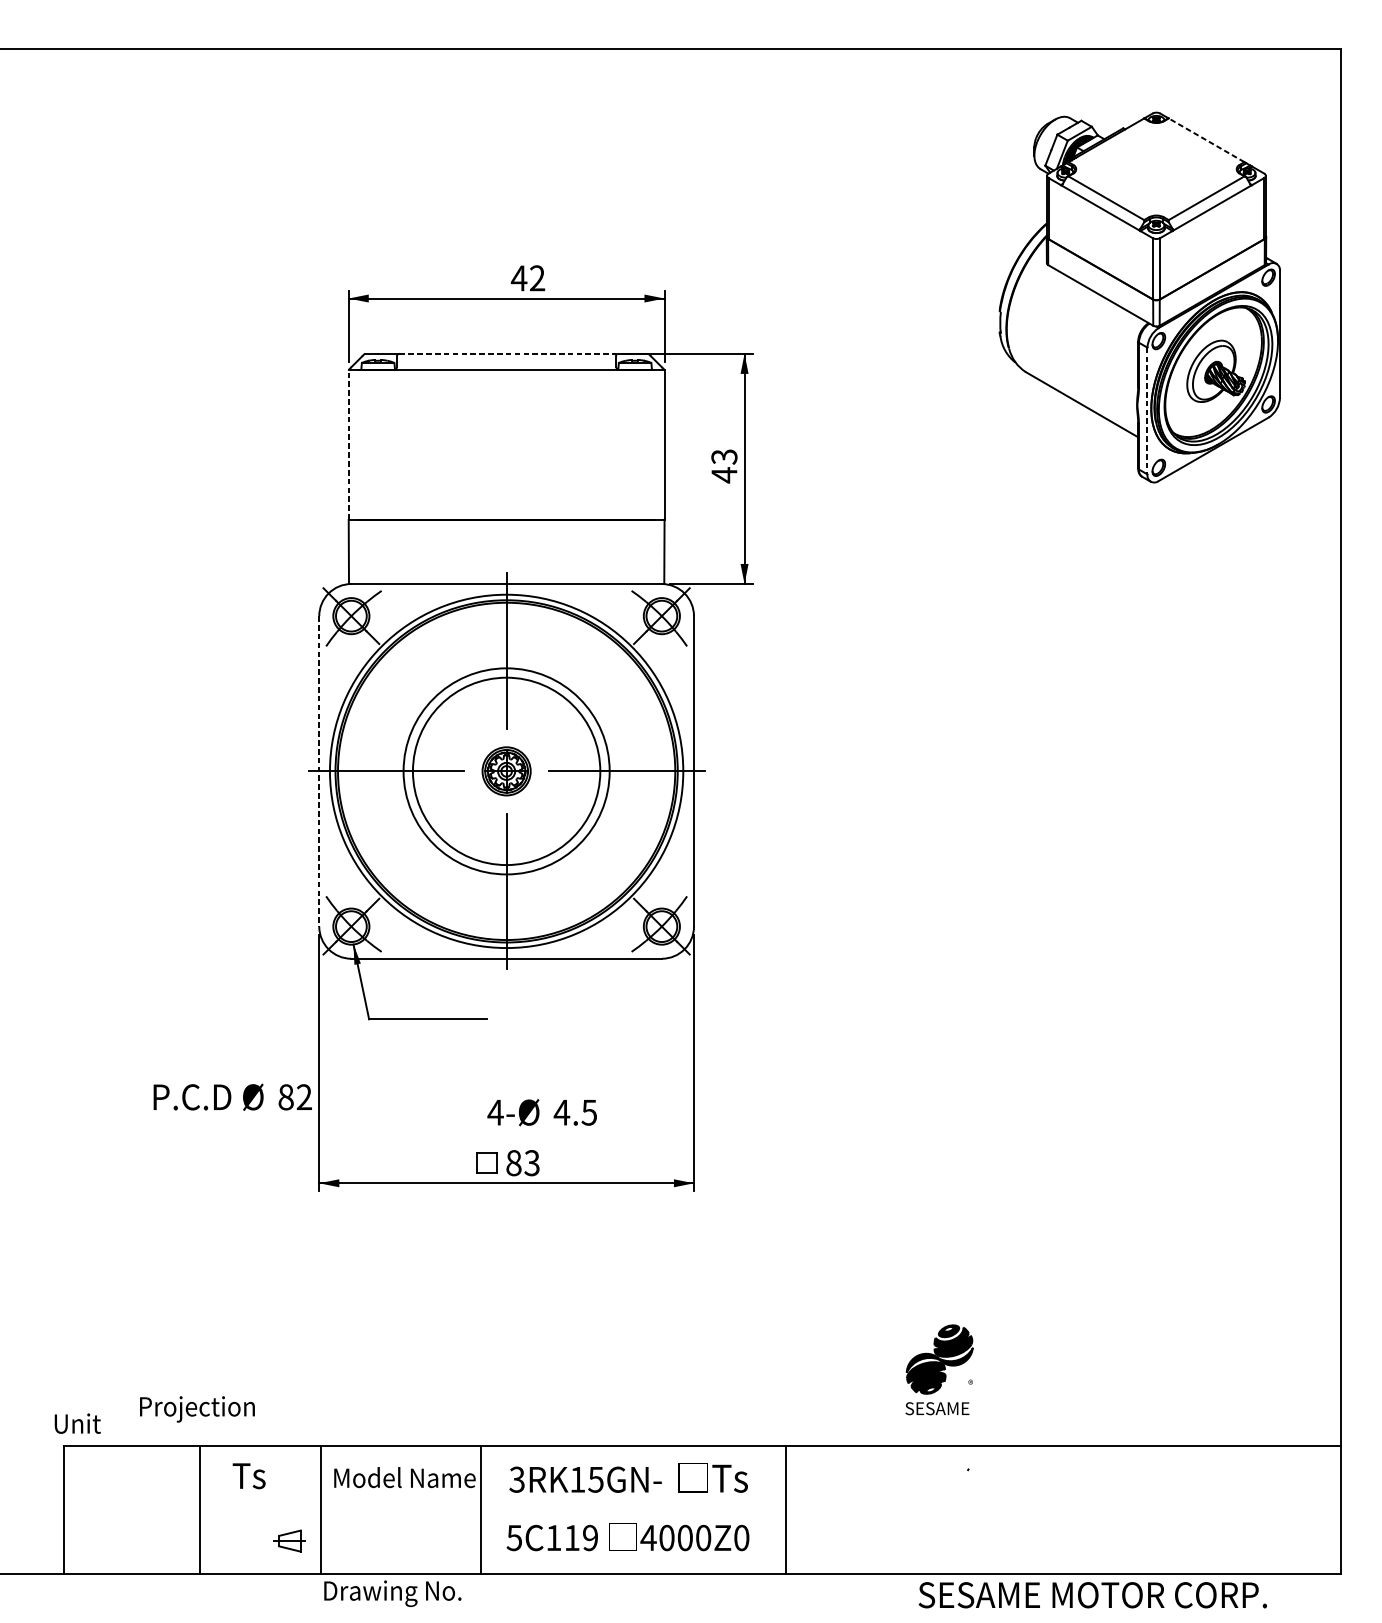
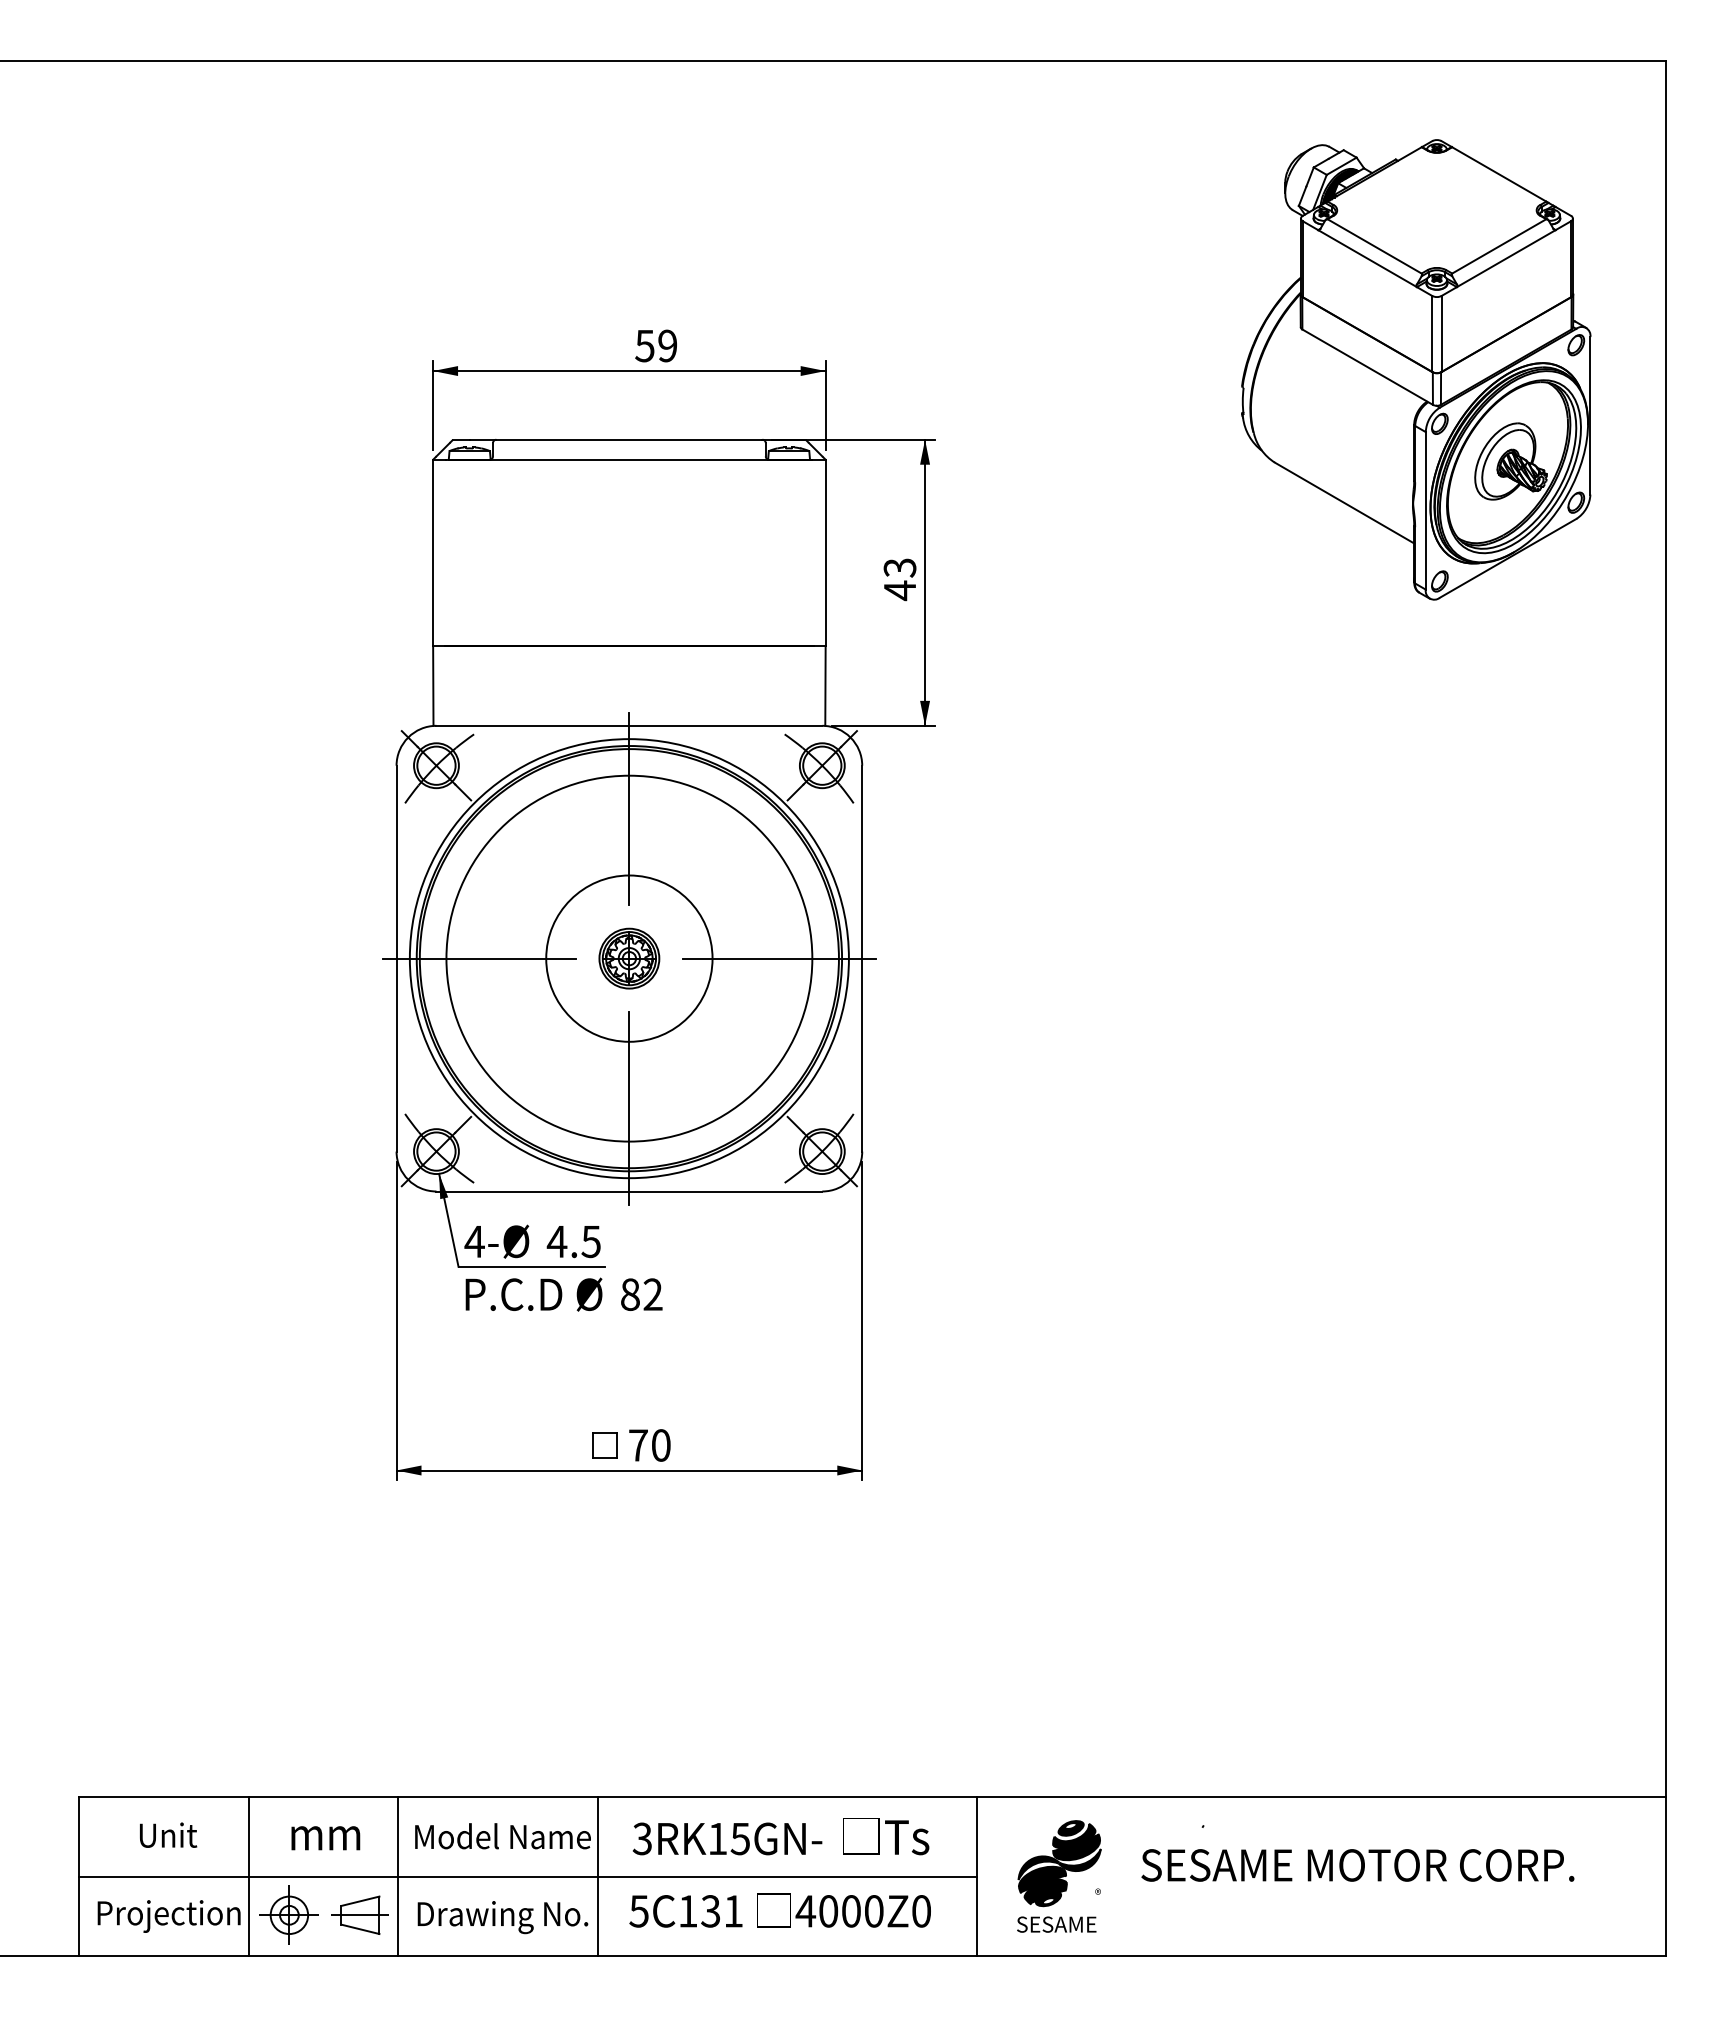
line: (1206, 140) -> (1498, 174), dashed -> solid
text: (527, 278) -> (655, 346), 42 -> 59
line: (506, 353) -> (629, 439), dashed -> solid
line: (1147, 410) -> (1425, 510), dashed -> solid
line: (349, 444) -> (433, 552), dashed -> solid
line: (319, 771) -> (396, 958), dashed -> solid
circle: (506, 771) -> (629, 958), size x0.71
circle: (506, 771) -> (629, 958), size x1.43
text: (232, 1097) -> (563, 1294), moved
text: (542, 1112) -> (532, 1241), moved
text: (522, 1163) -> (649, 1445), 83 -> 70
part: (939, 1369) -> (1059, 1876), moved
text: (196, 1409) -> (168, 1916), moved
text: (77, 1423) -> (168, 1834), moved
text: (261, 1476) -> (324, 1834), Ts -> mm
line: (425, 1509) -> (528, 1876), added
text: (580, 1538) -> (721, 1911), 5C119 -> 5C131
part: (232, 1540) -> (288, 1914), added
part: (289, 1540) -> (359, 1914), size x1.43
text: (392, 1593) -> (502, 1917), moved
text: (1092, 1595) -> (1357, 1865), moved

